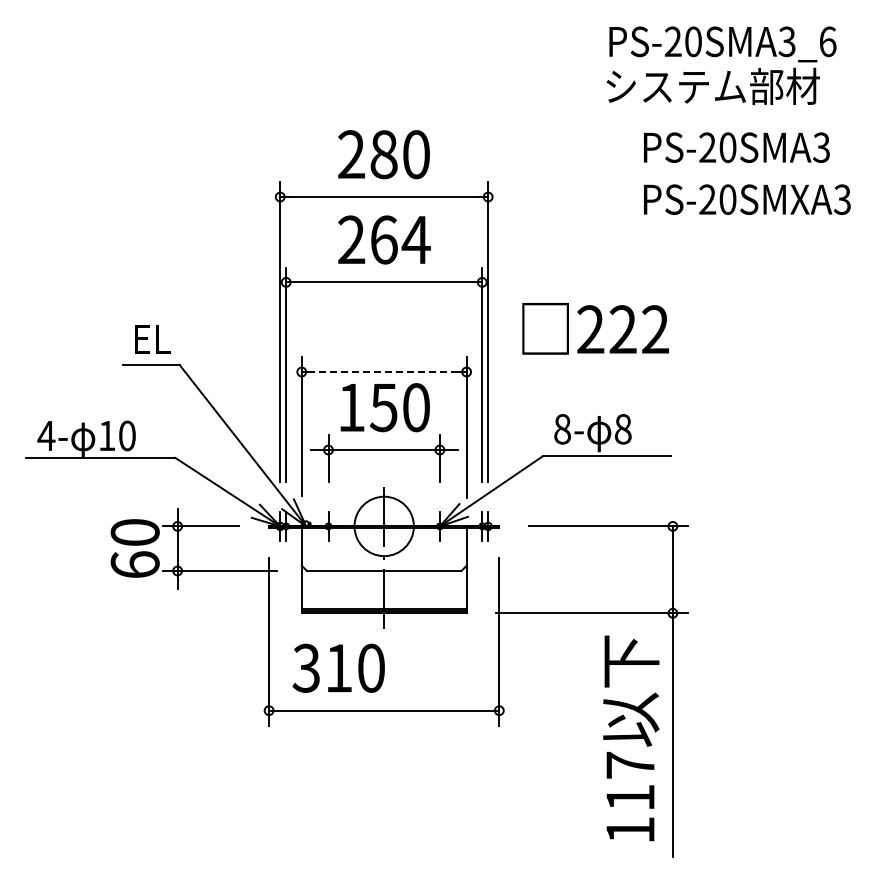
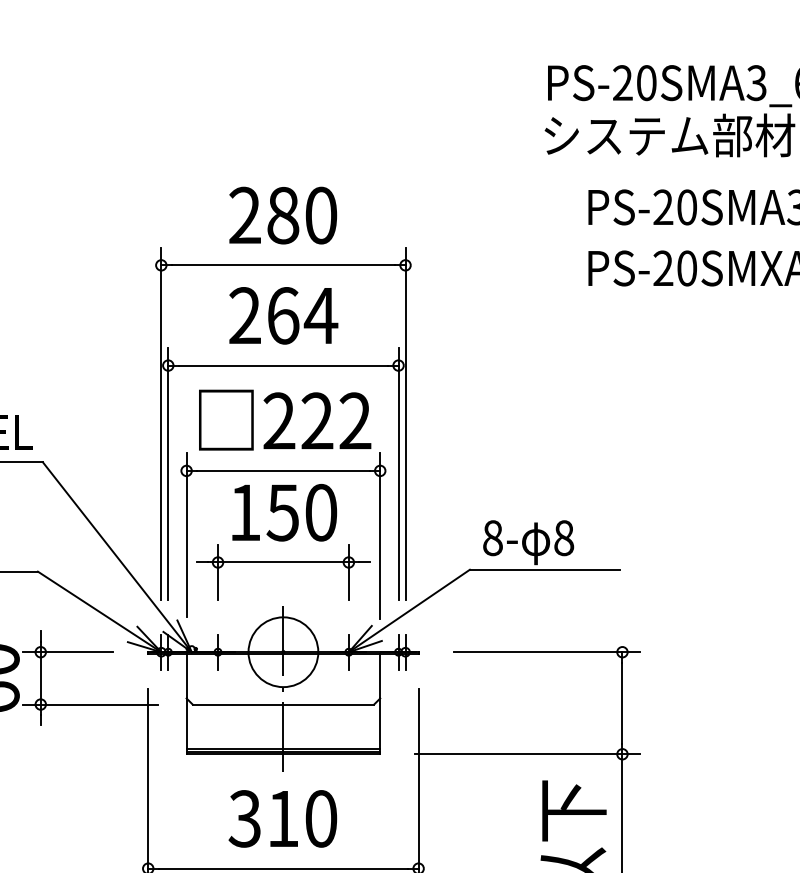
text: (595, 328) -> (284, 419), moved
line: (384, 372) -> (283, 471), dashed -> solid
text: (338, 667) -> (282, 817), moved

